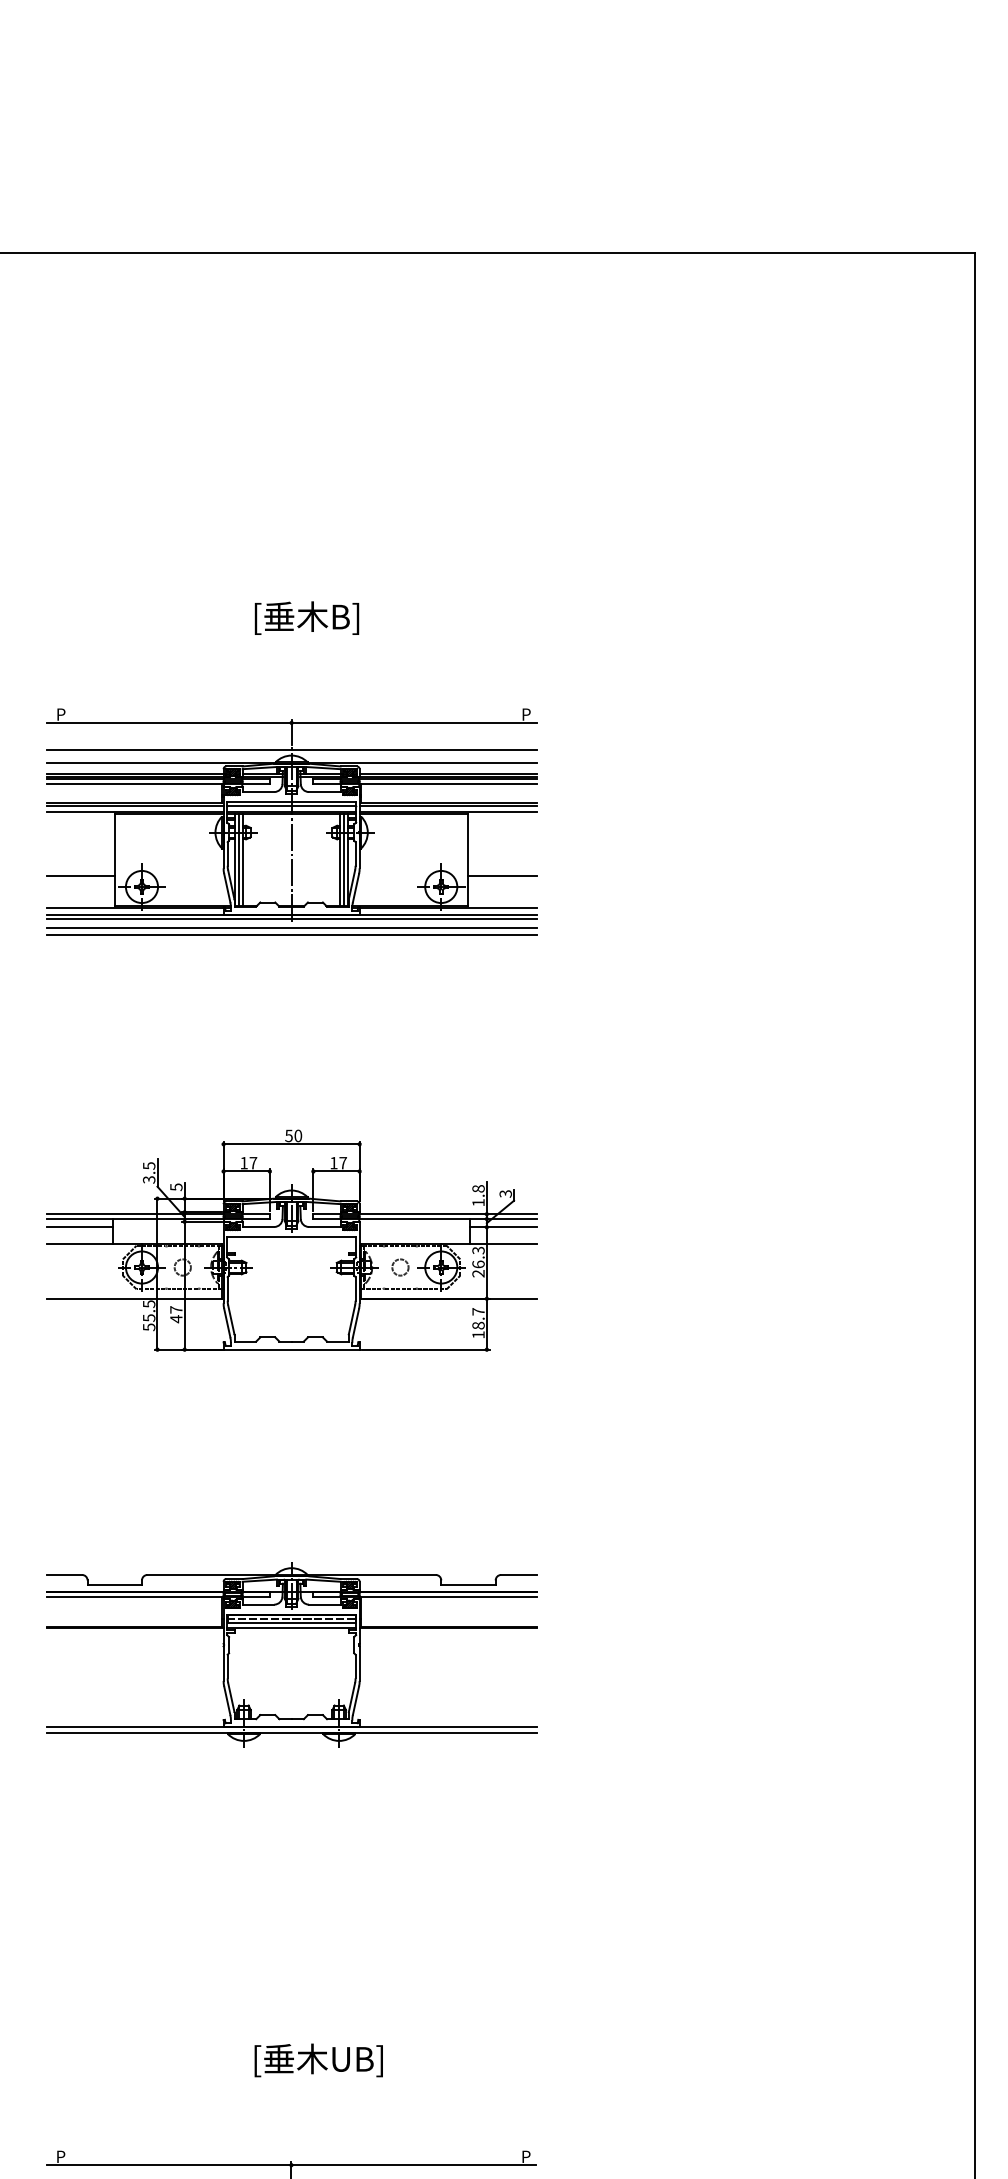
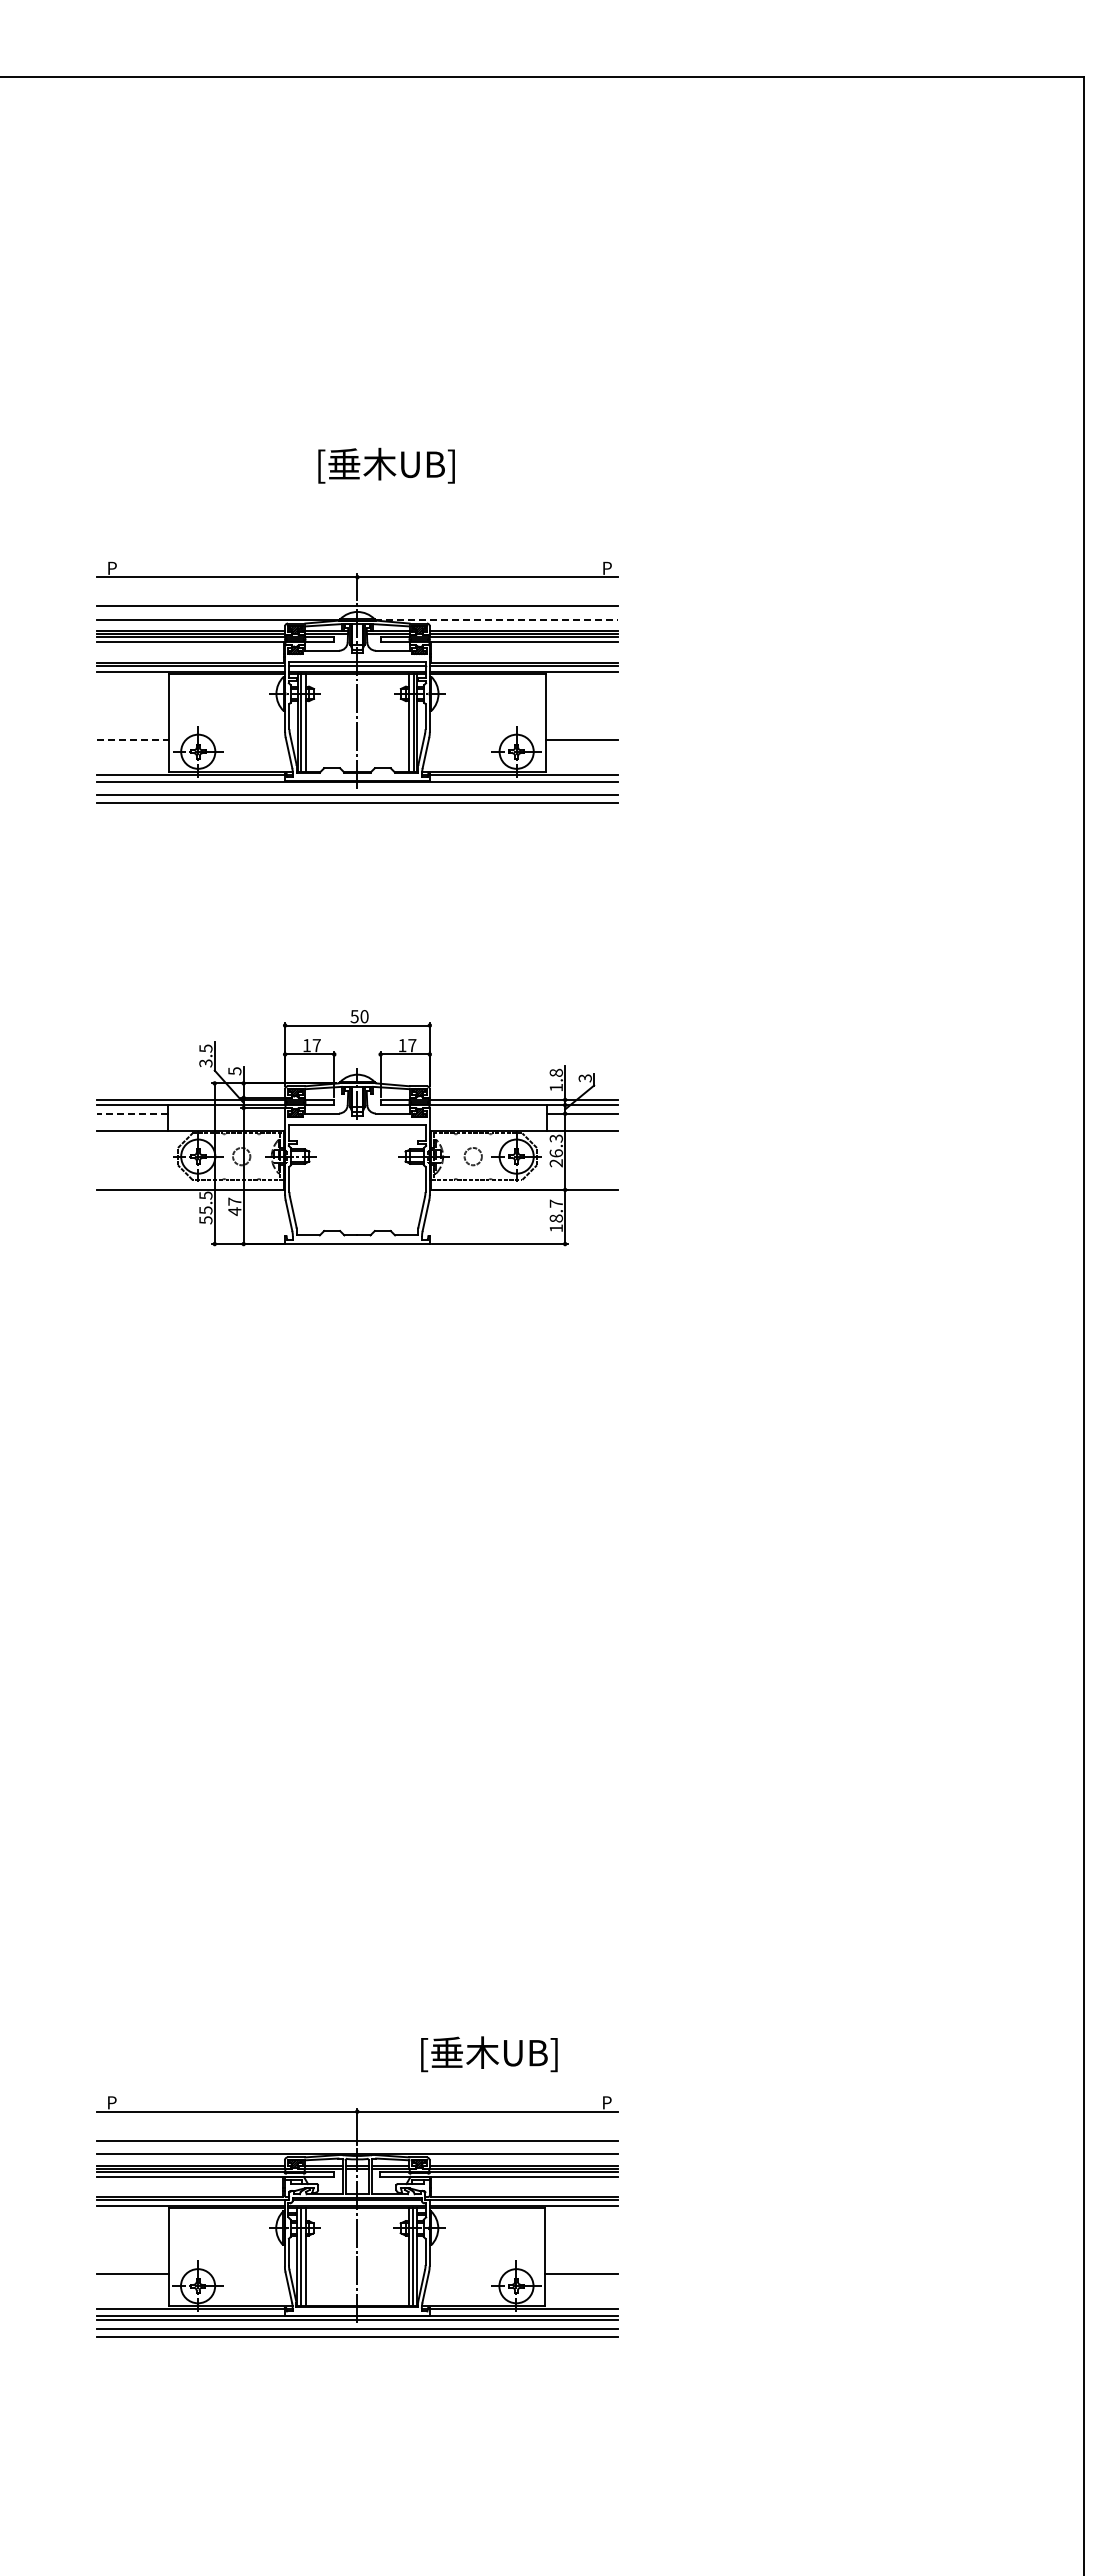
text: (357, 618) -> (427, 466), [垂木B] -> [垂木UB]
line: (422, 762) -> (496, 619), solid -> dashed
line: (81, 875) -> (133, 739), solid -> dashed
line: (291, 918) -> (357, 785), removed
line: (79, 1226) -> (131, 1113), solid -> dashed
part: (291, 1654) -> (357, 1568), removed
text: (318, 2060) -> (489, 2054), moved

